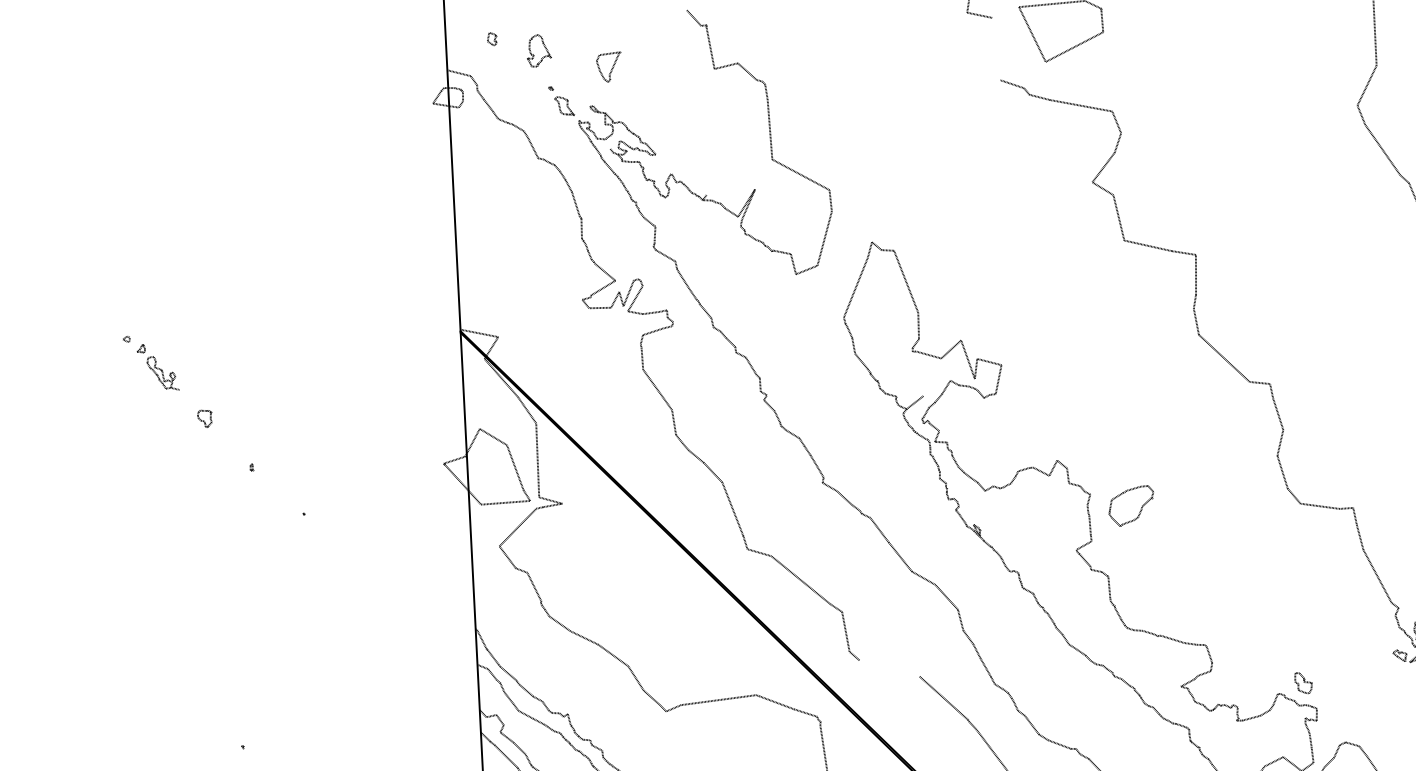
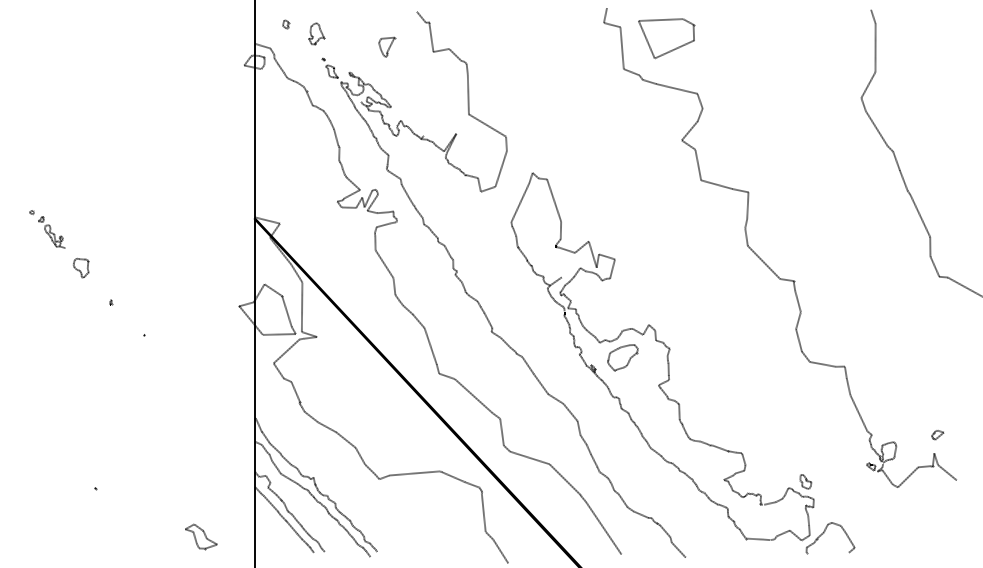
line: (995, 49) -> (621, 48), added
part: (609, 66) -> (387, 46), moved
part: (205, 419) -> (81, 268), size x1.67
part: (1130, 505) -> (622, 357), moved
line: (888, 667) -> (529, 457), added

